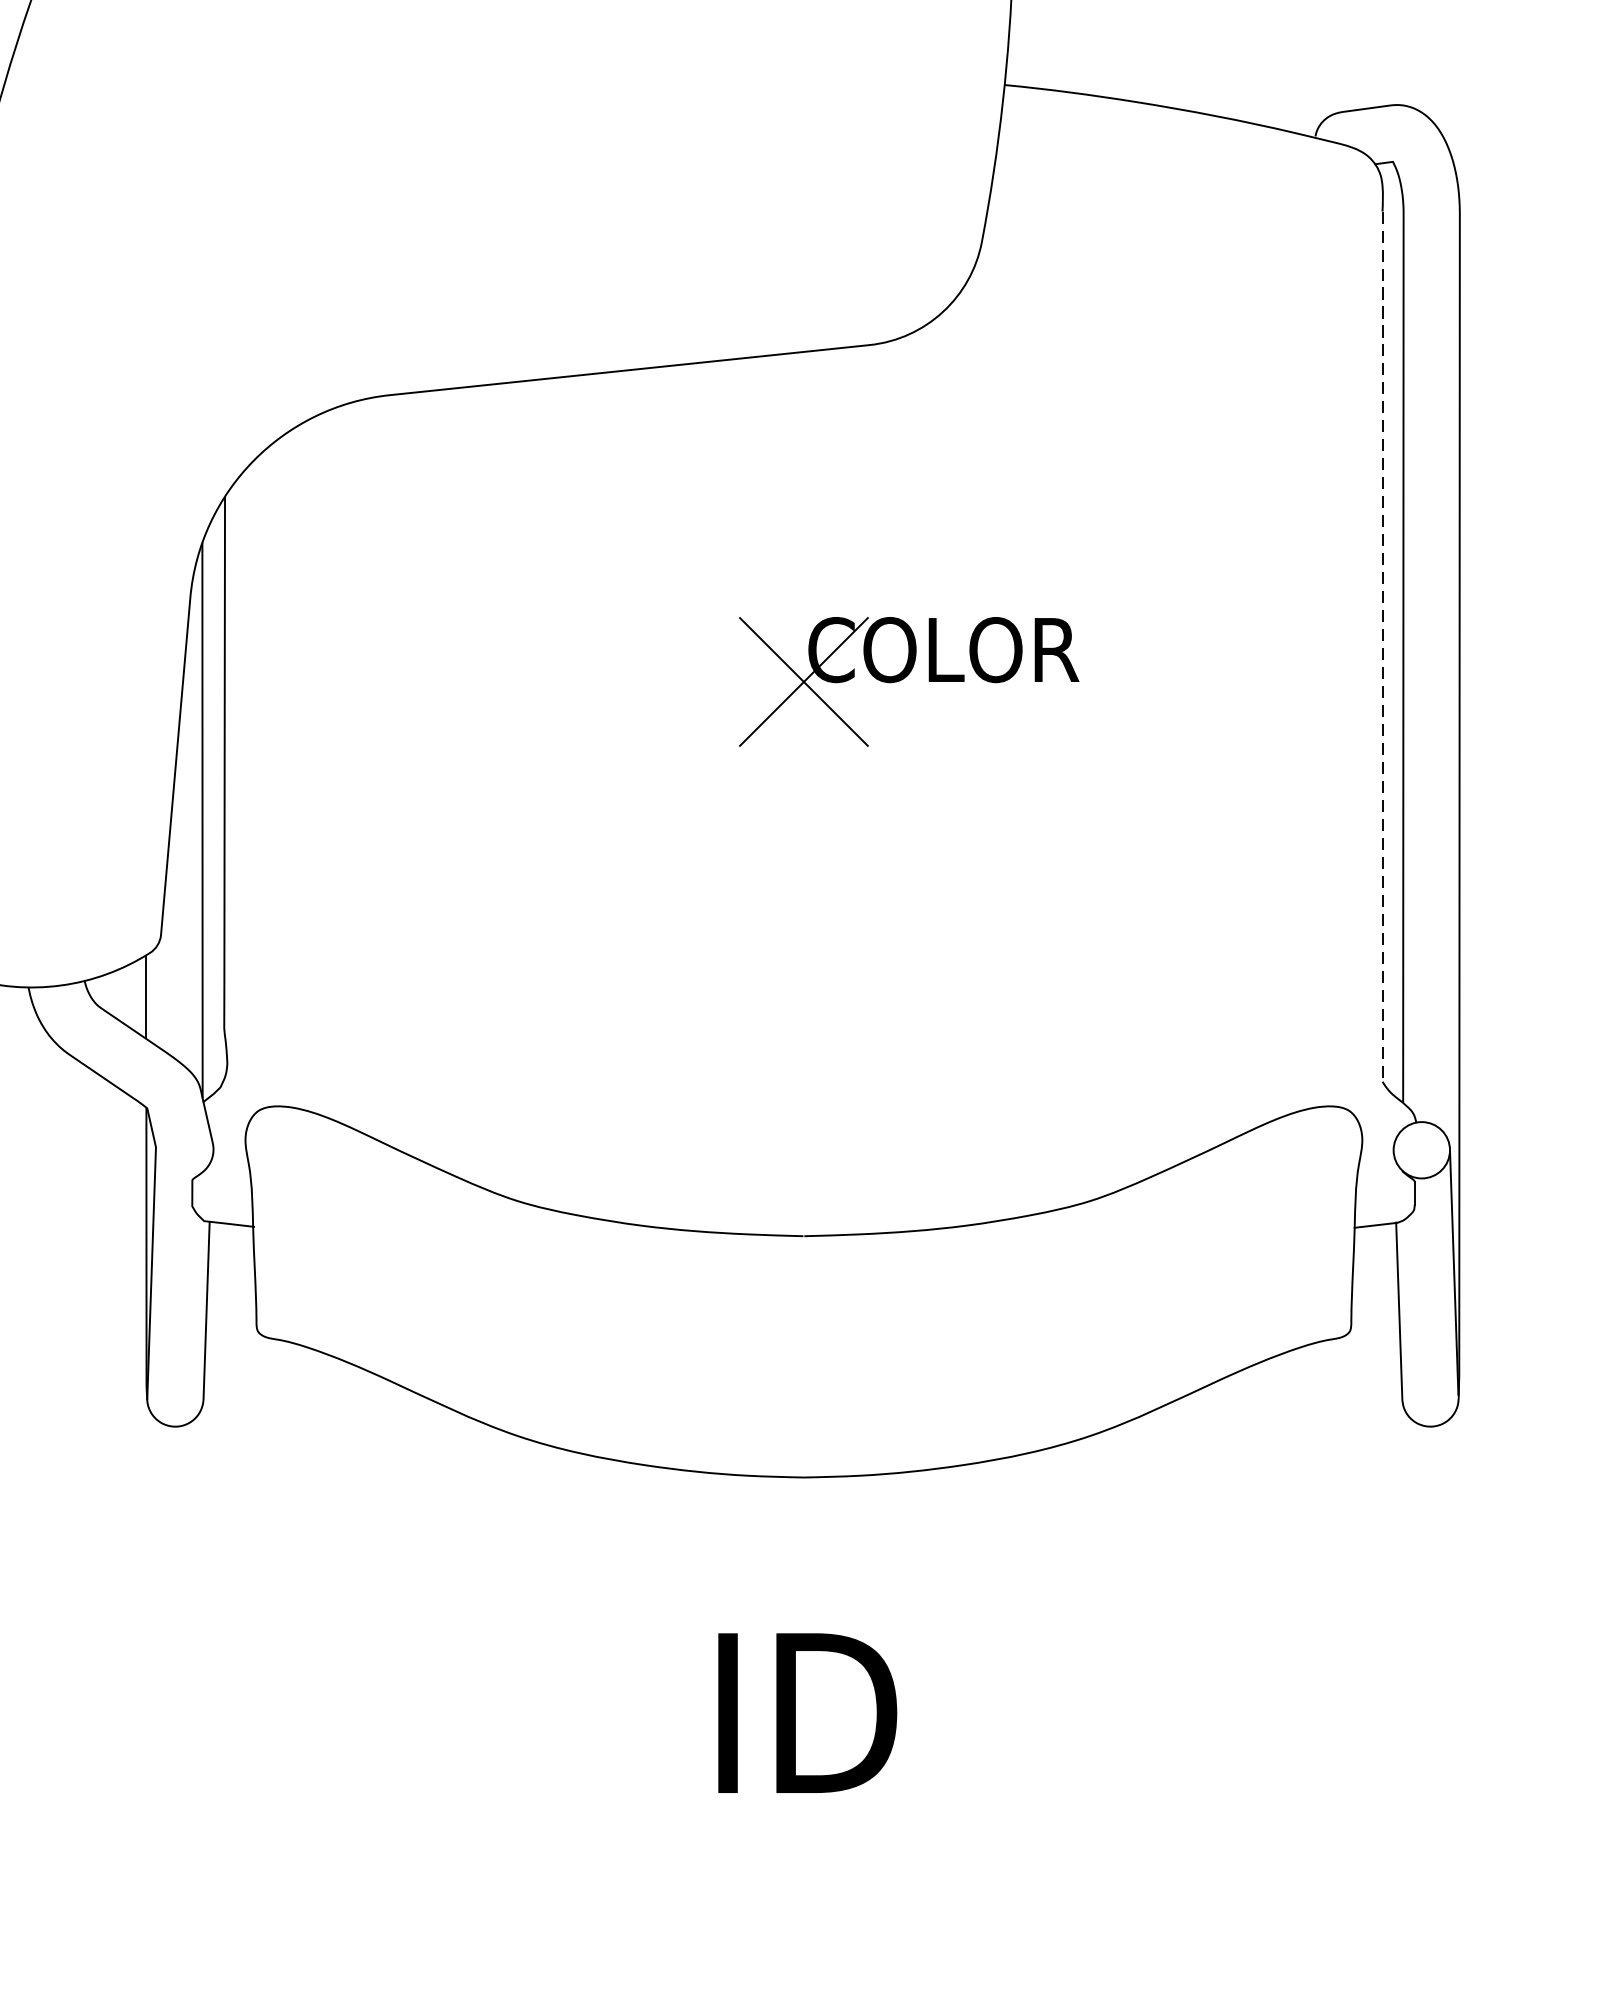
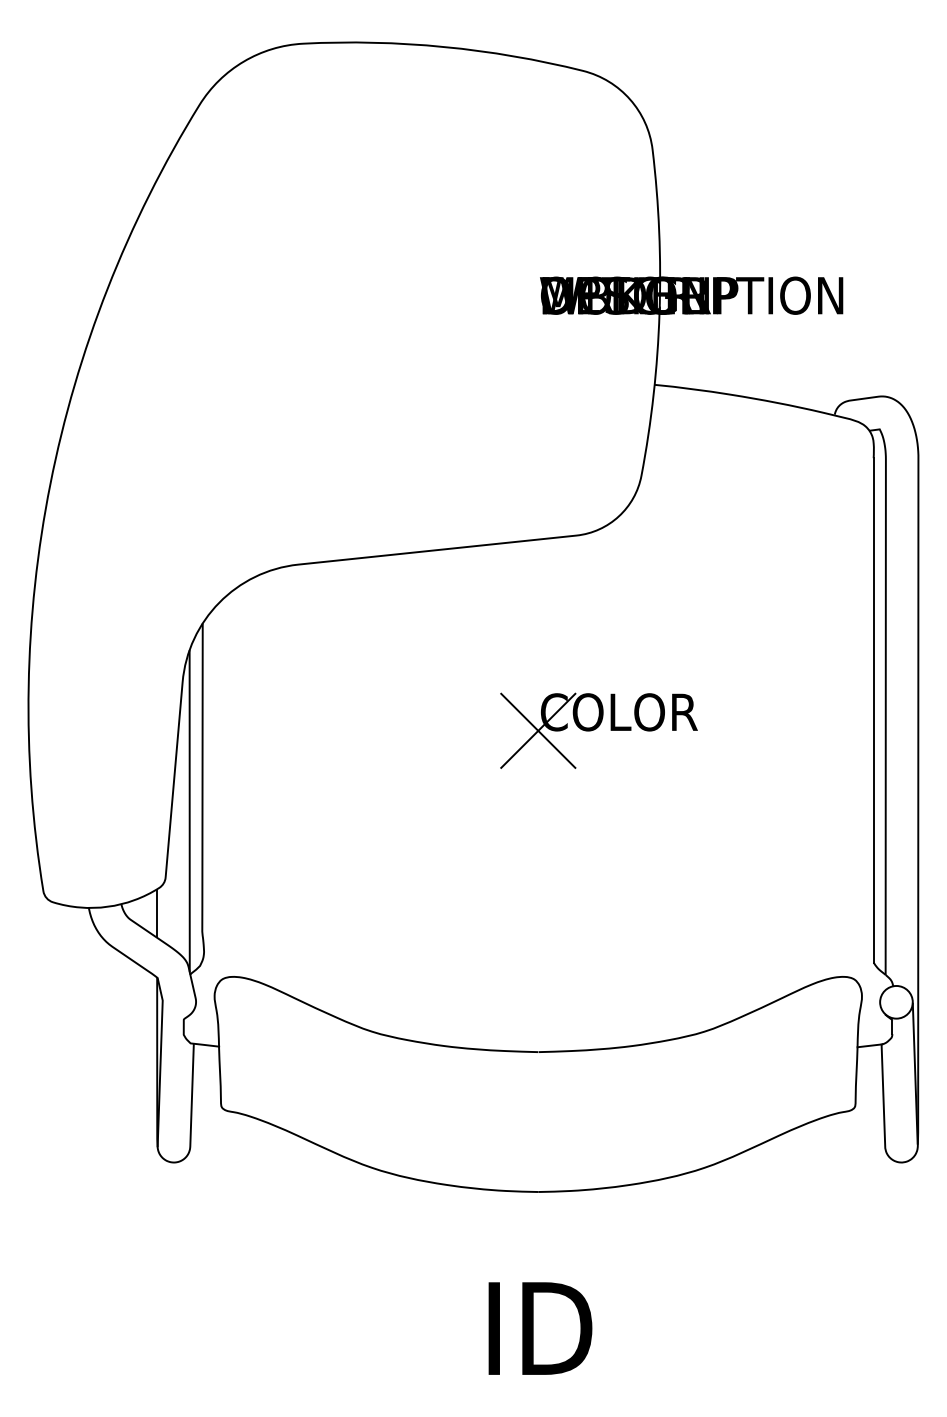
line: (1382, 646) -> (873, 710), dashed -> solid

